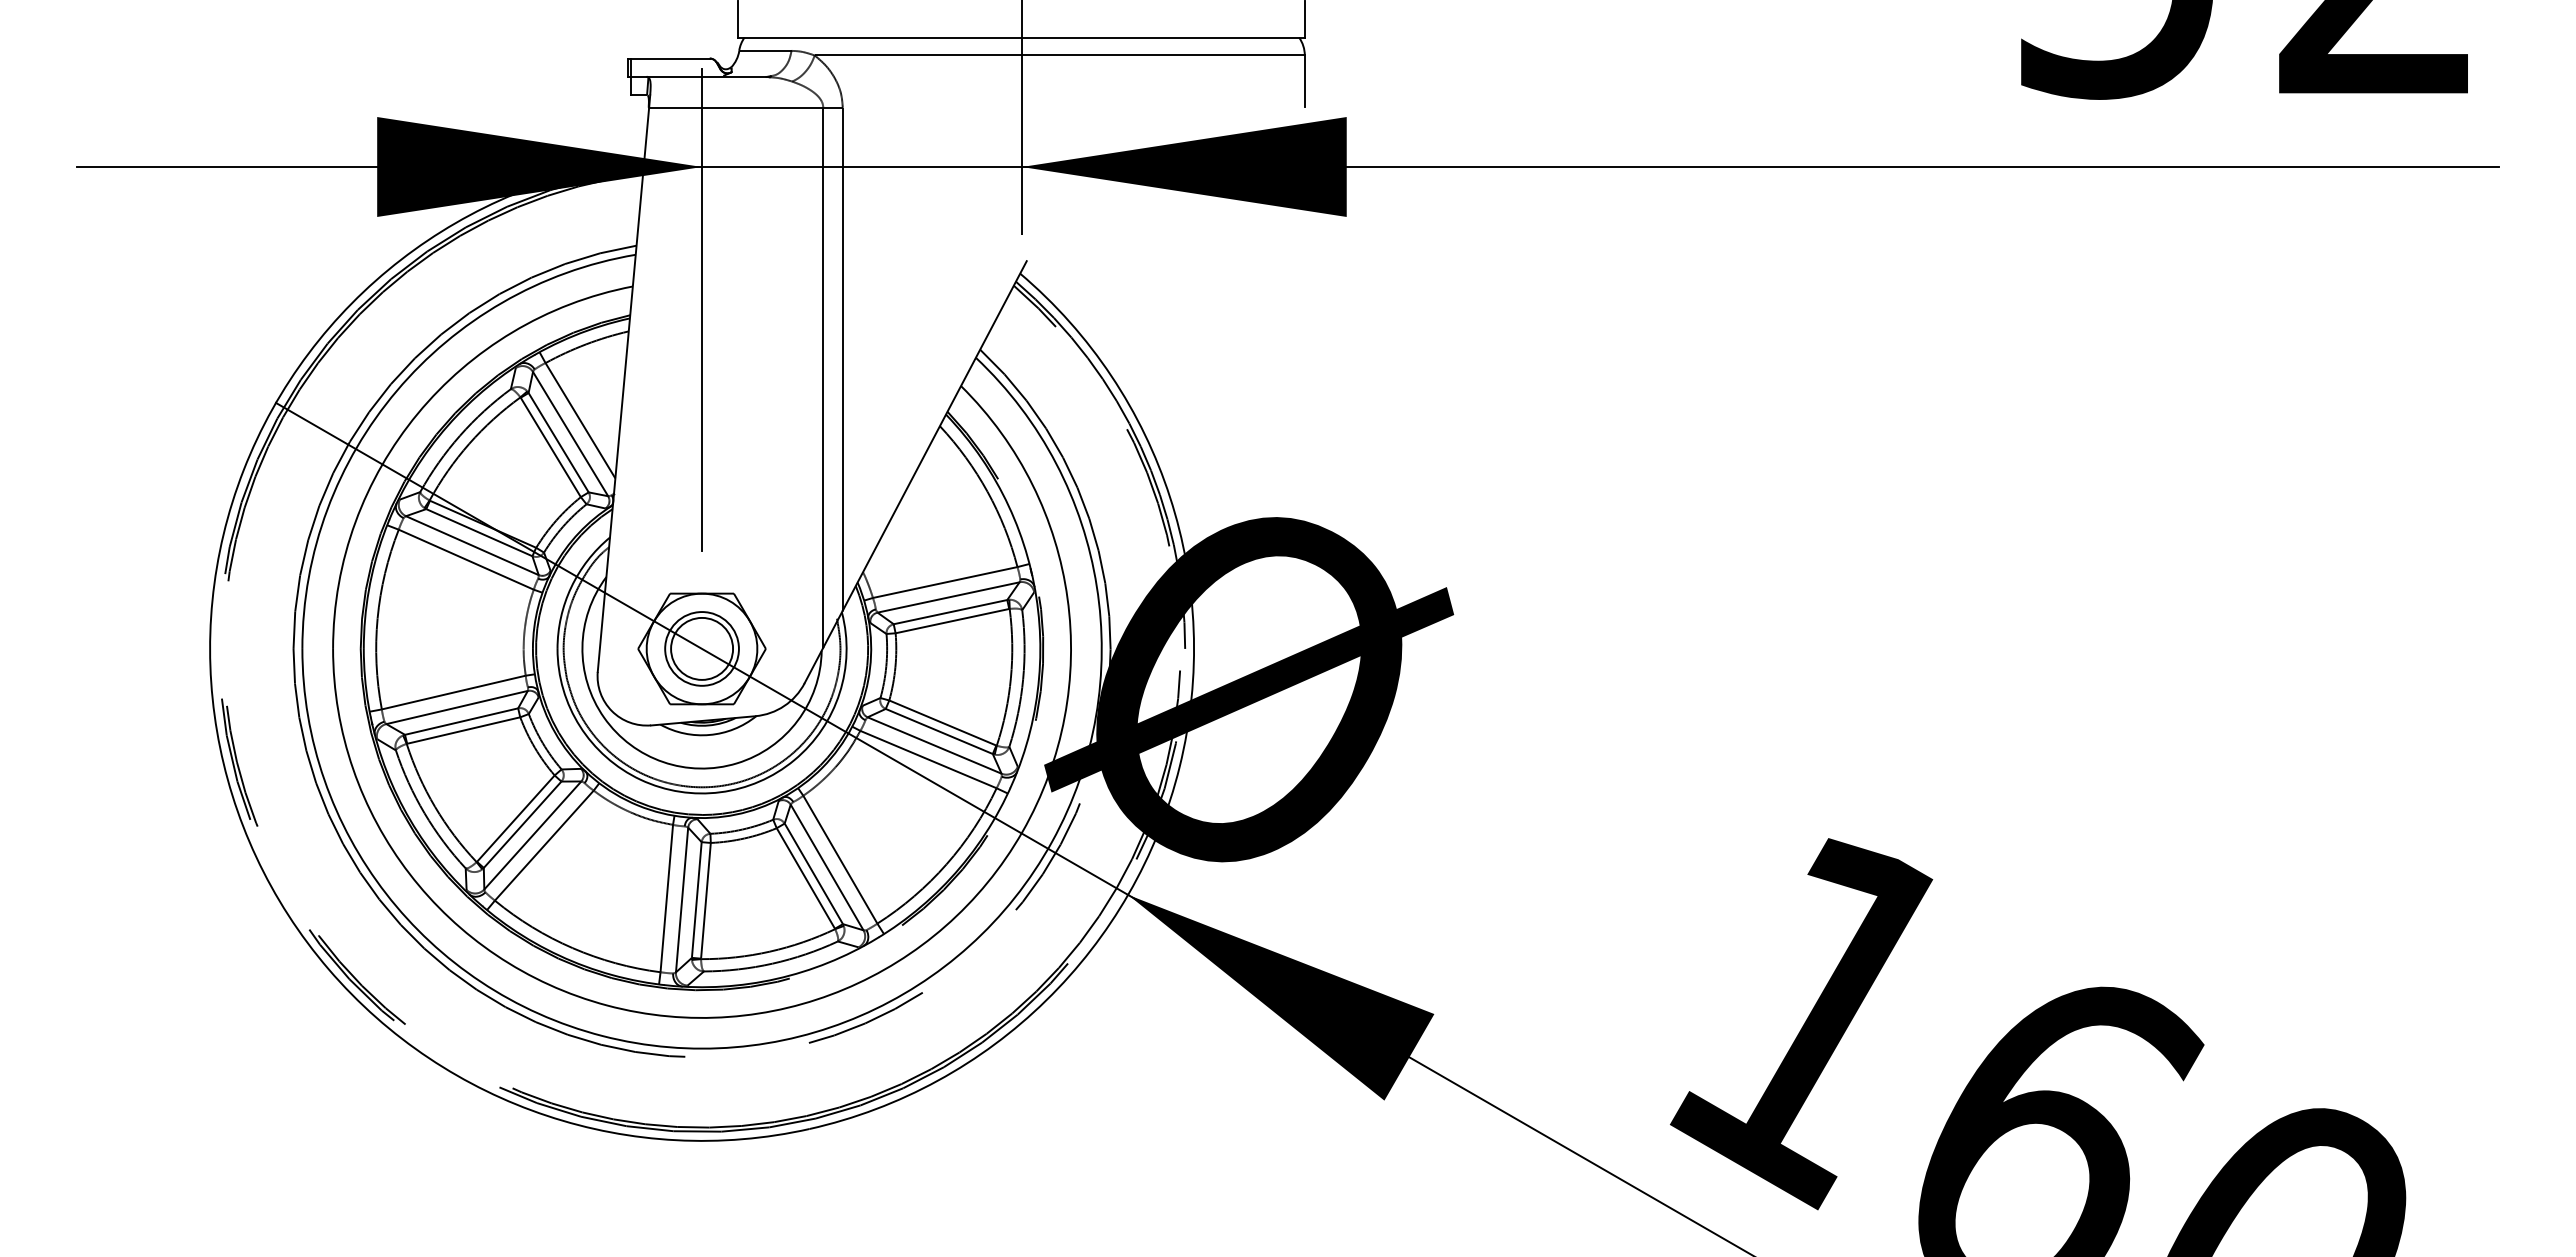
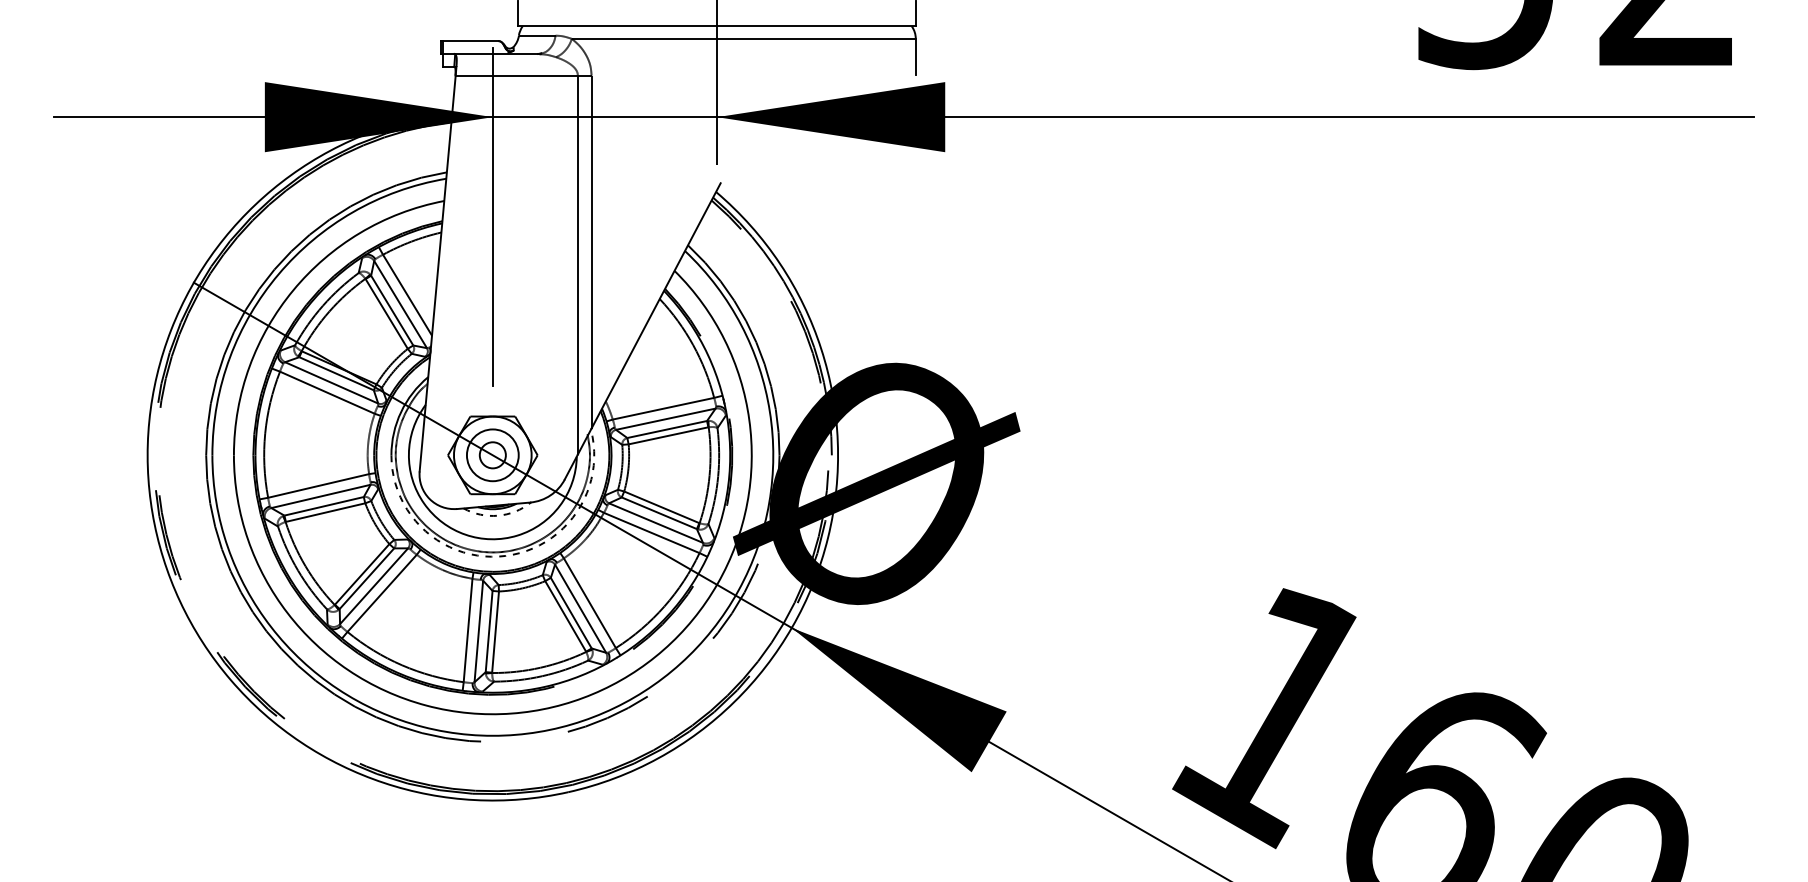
circle: (702, 648) -> (493, 455), size x0.6
arc: (709, 734) -> (498, 515), solid -> dashed
arc: (720, 792) -> (505, 556), solid -> dashed

